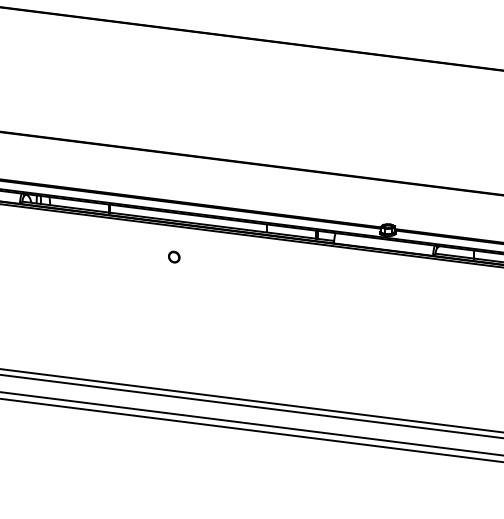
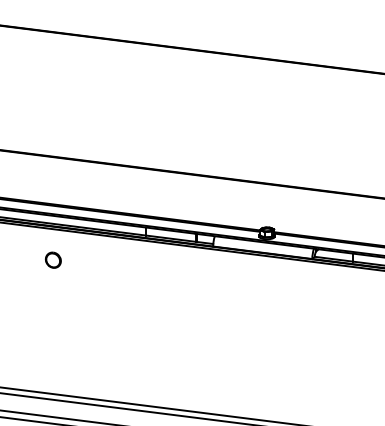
part: (174, 256) -> (53, 259), size x1.4

